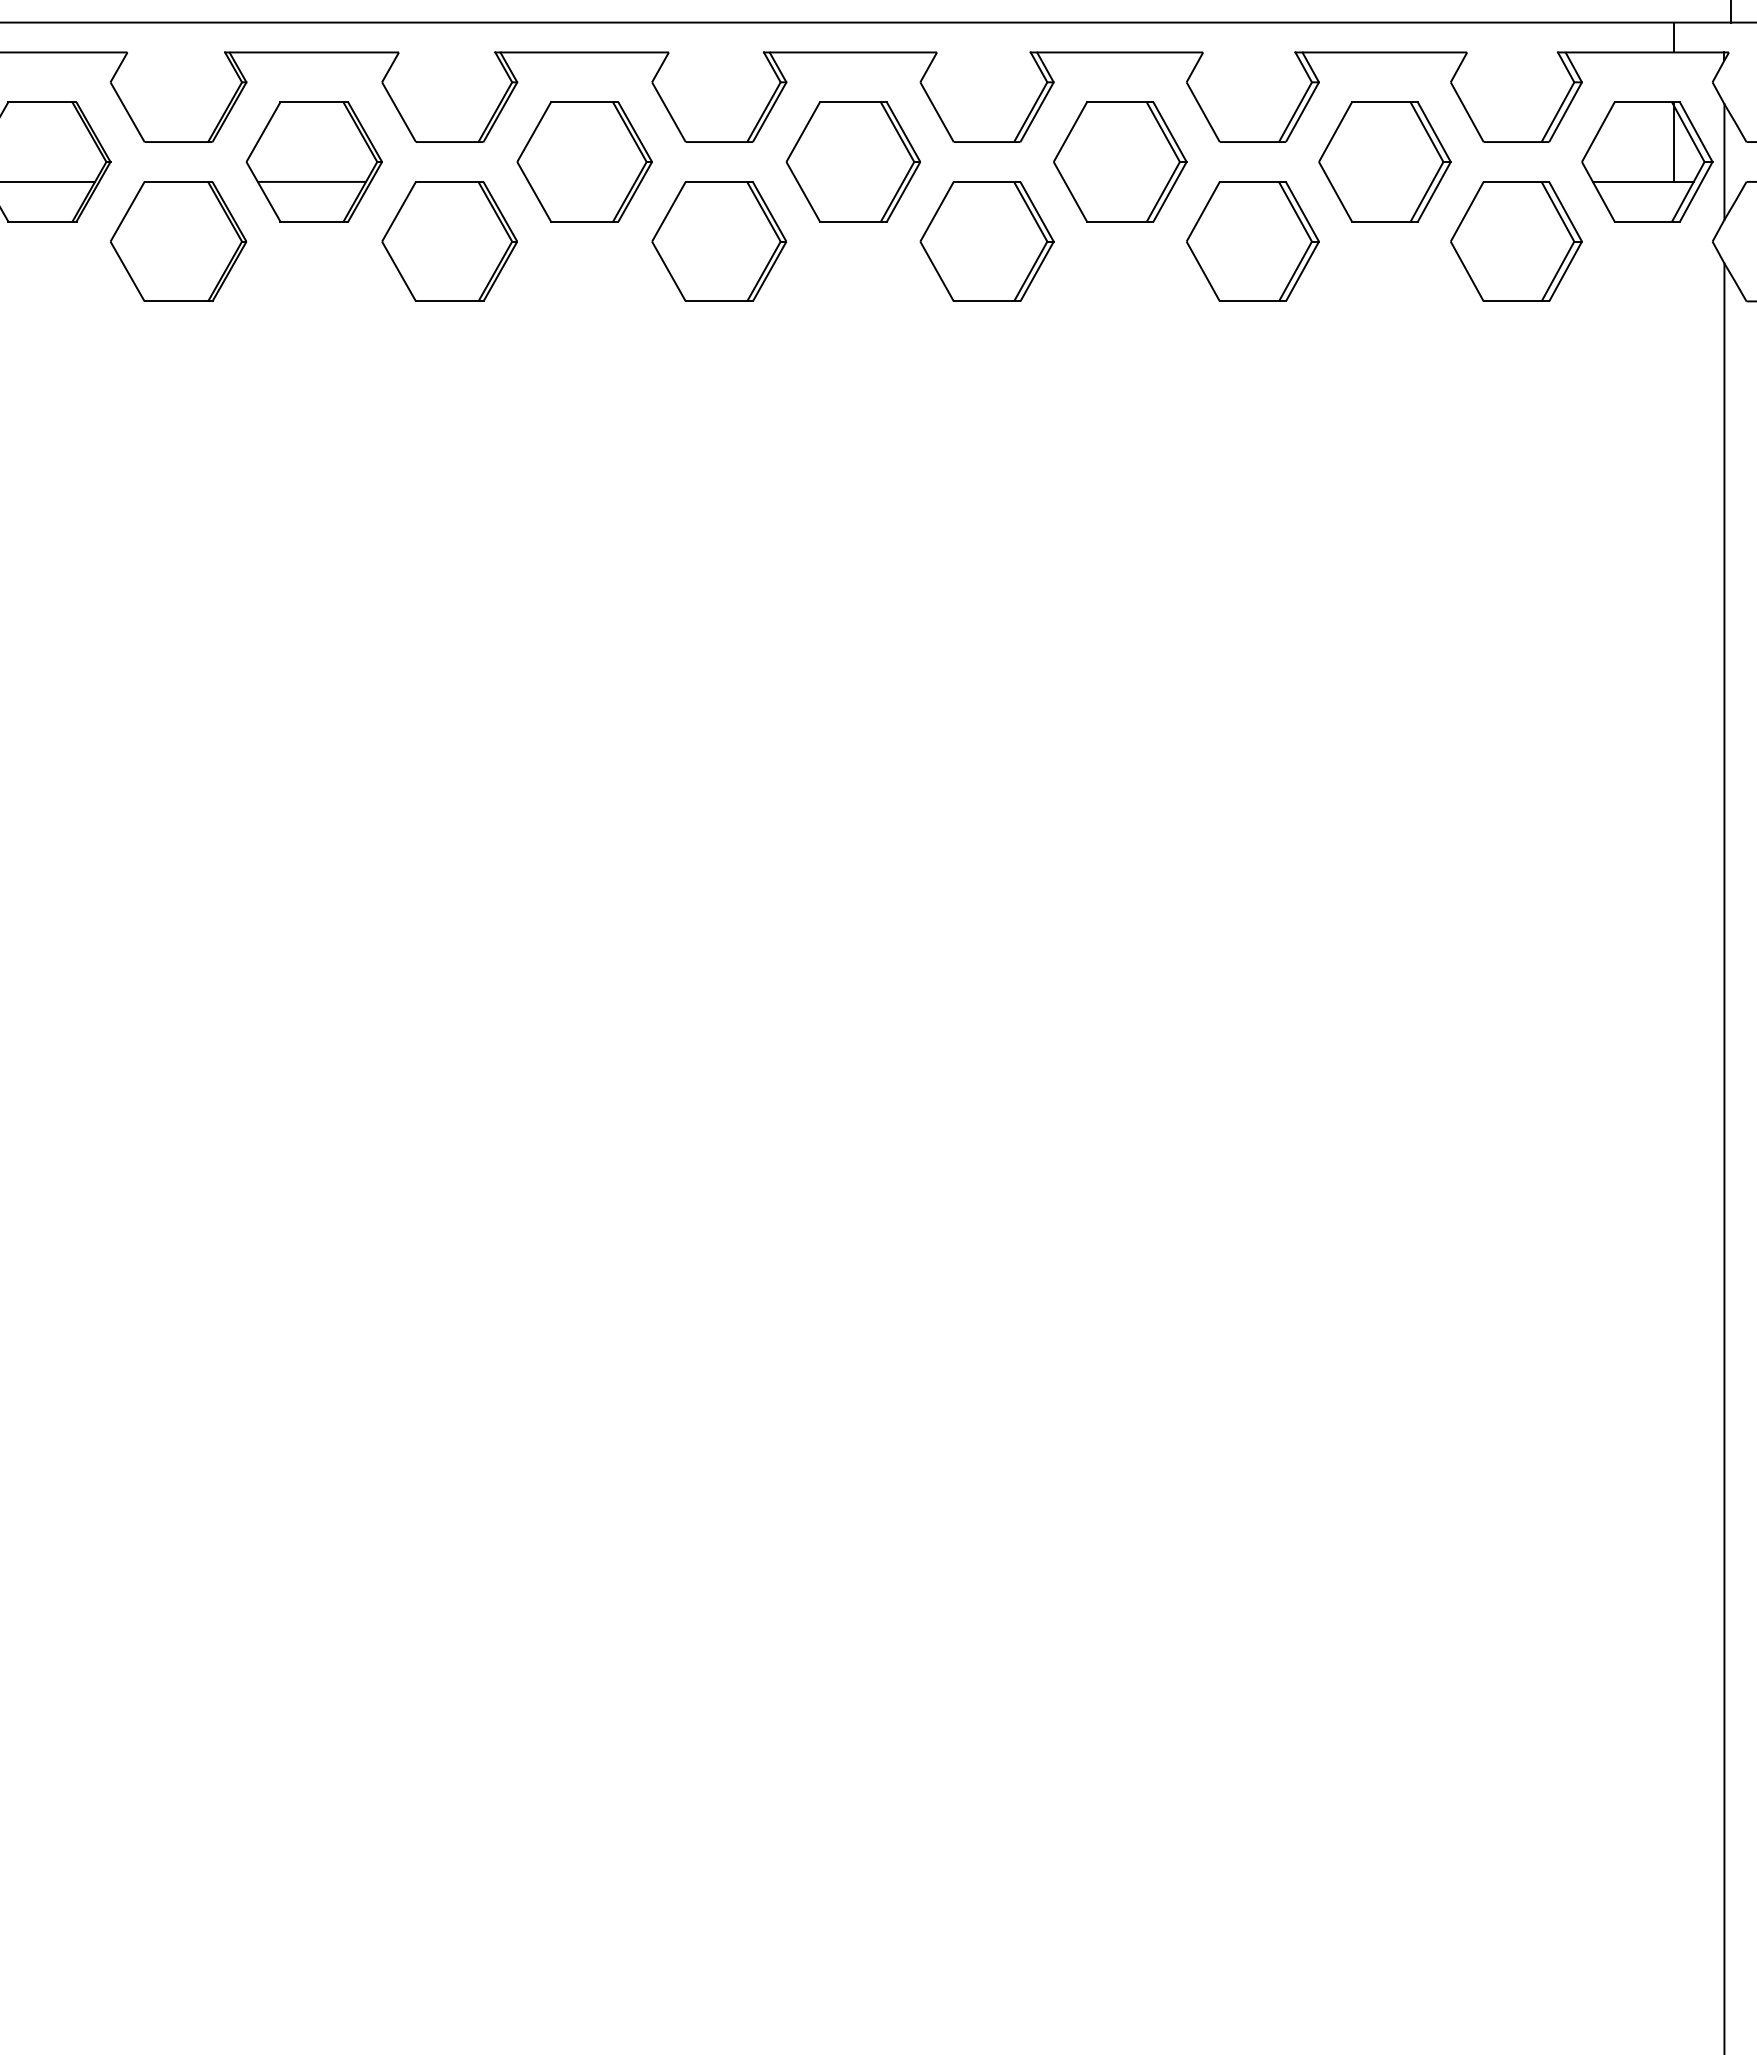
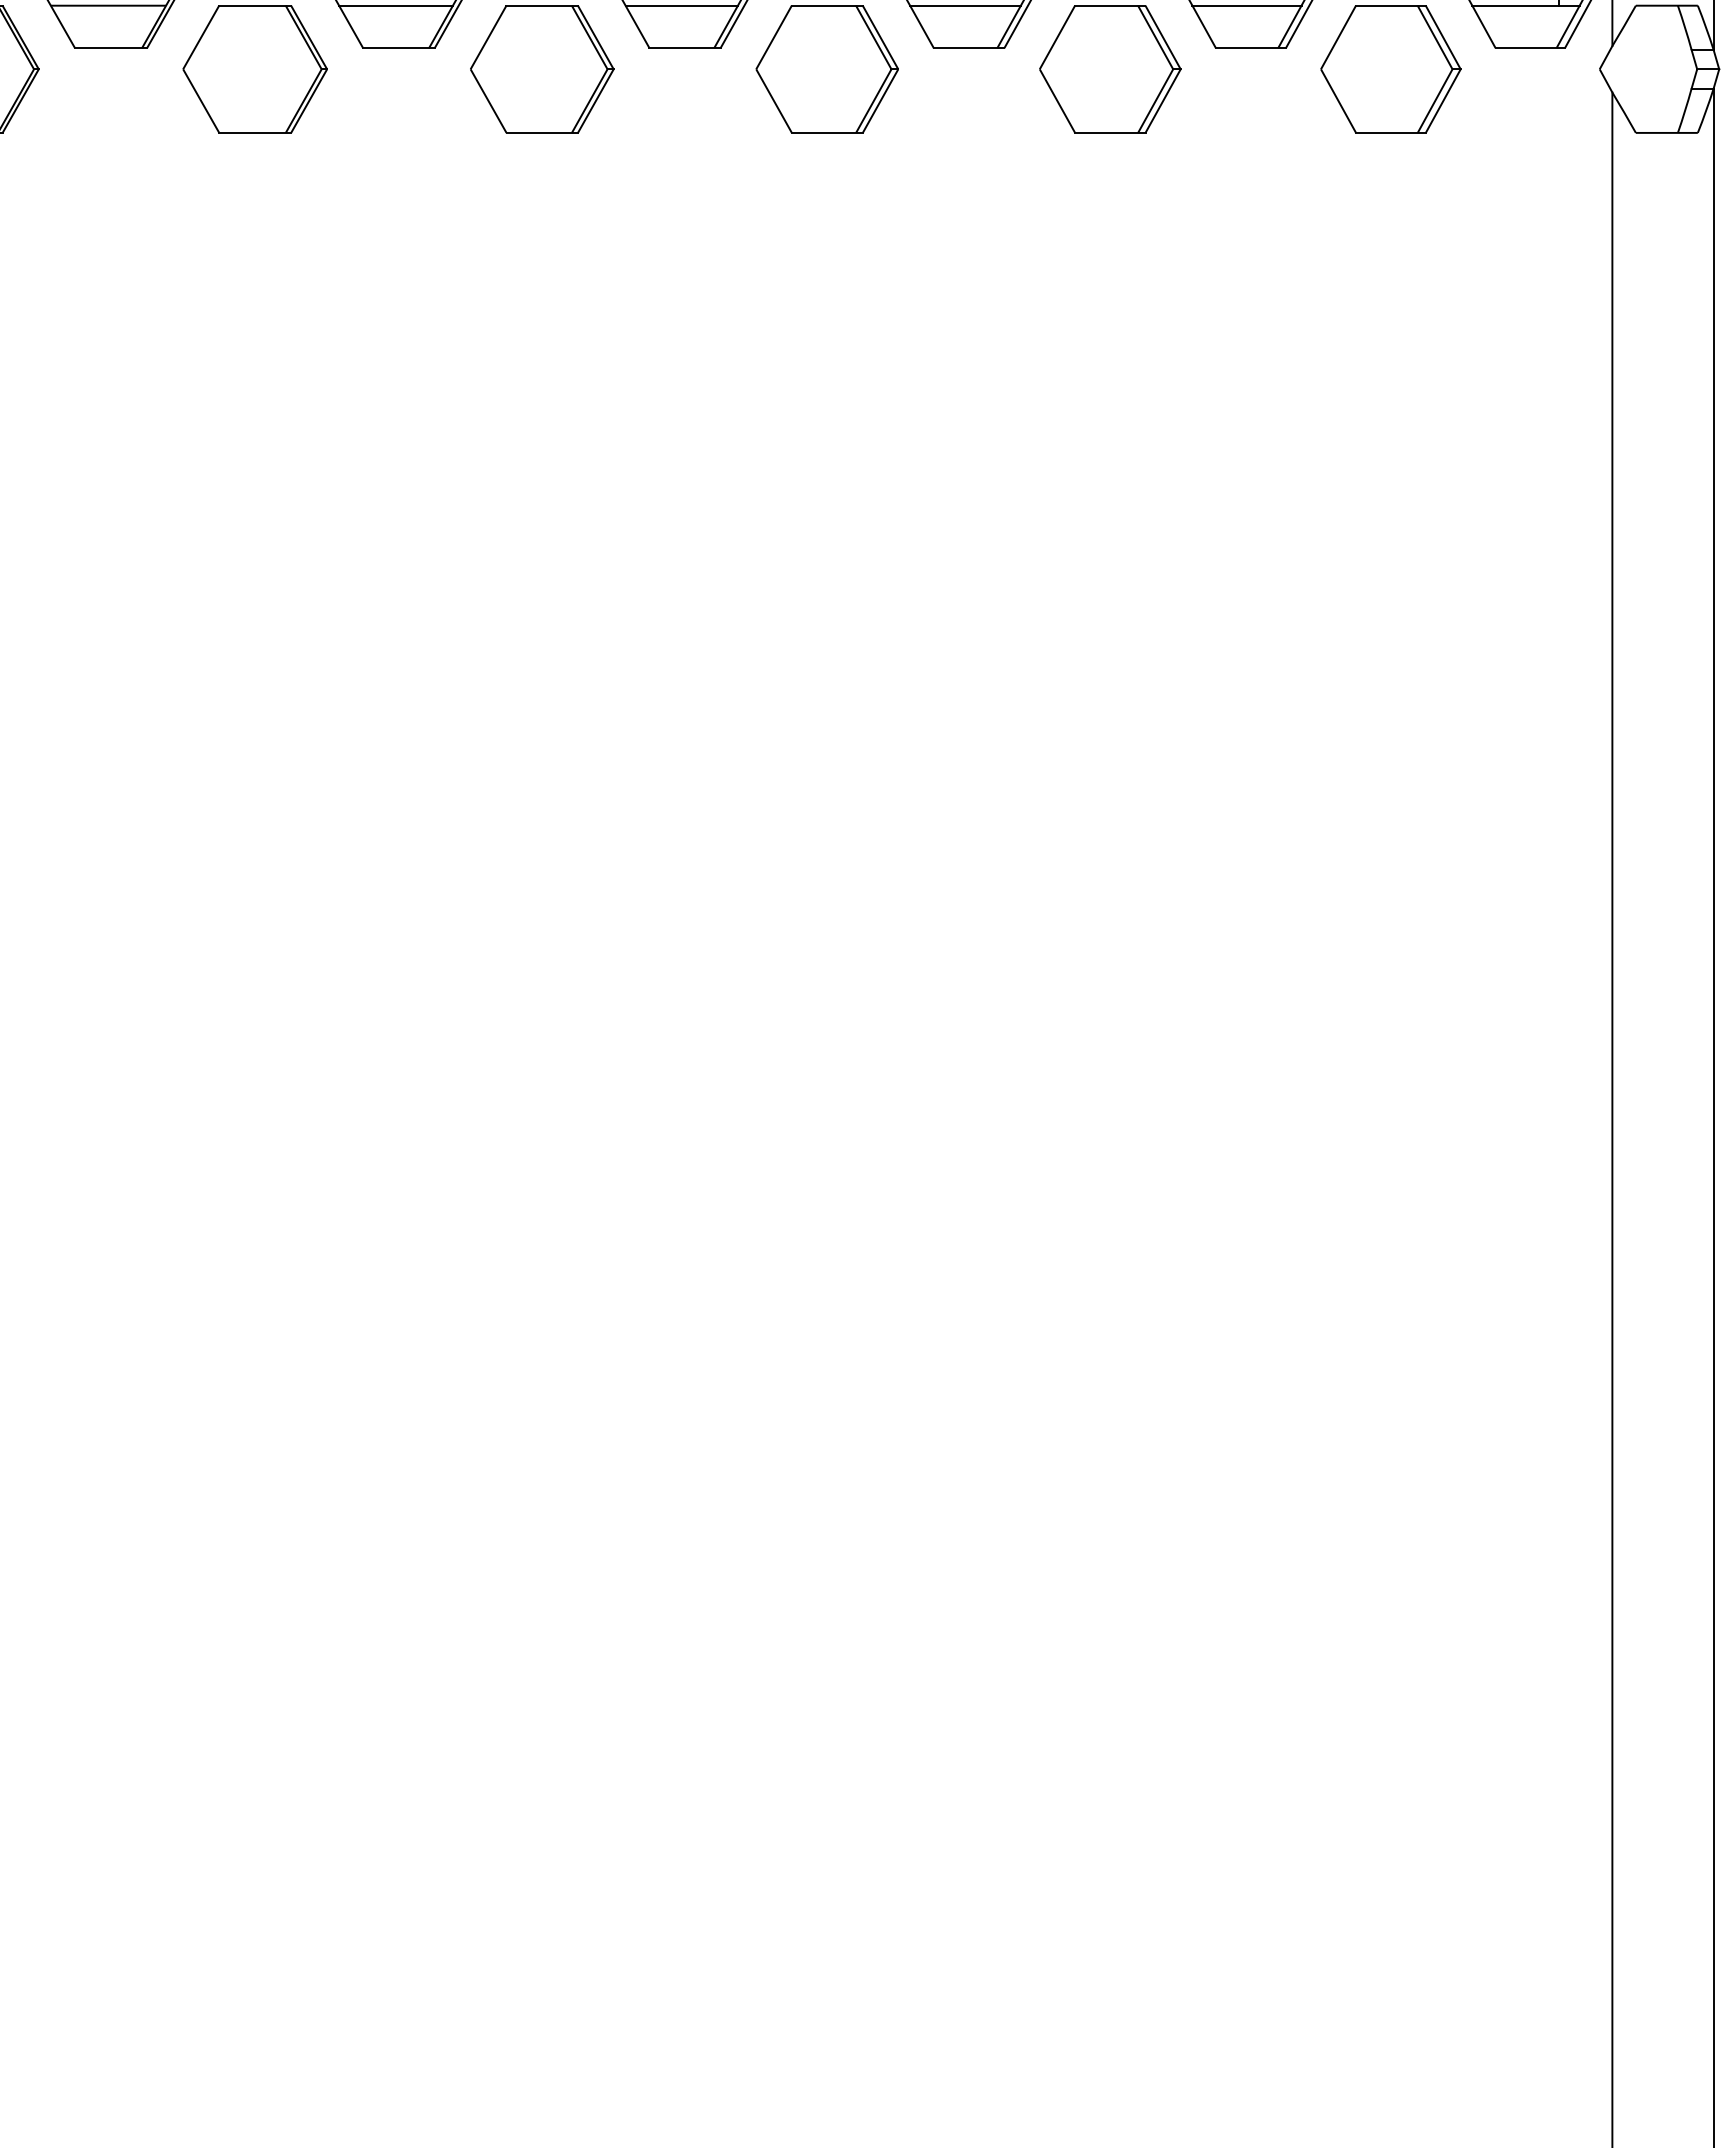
line: (581, 181) -> (395, 5), added
line: (850, 181) -> (681, 5), added
line: (1116, 181) -> (965, 5), added
line: (1381, 181) -> (1247, 5), added

